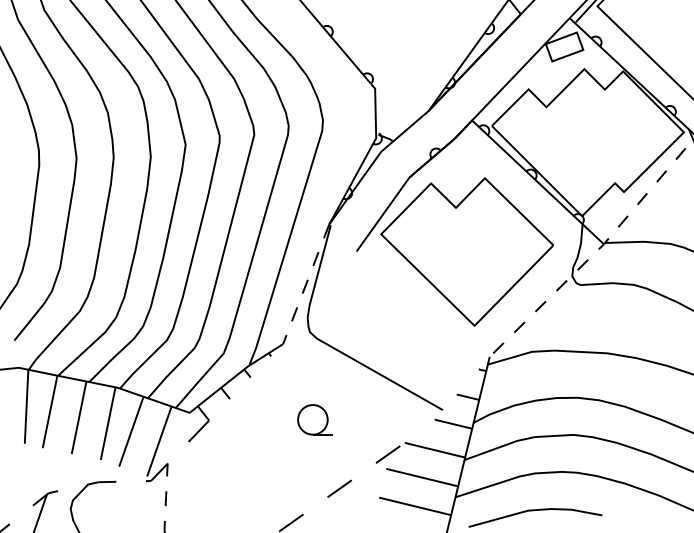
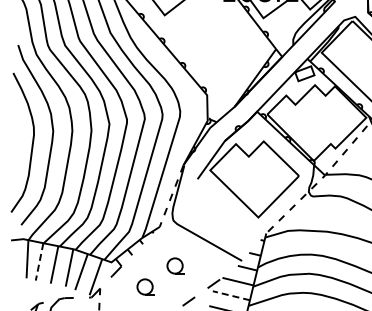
line: (49, 413) -> (39, 262), solid -> dashed
part: (255, 459) -> (145, 286), added
line: (420, 477) -> (230, 295), solid -> dashed

